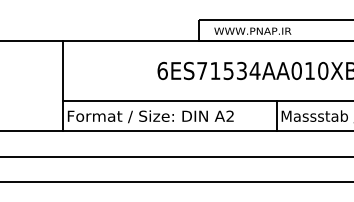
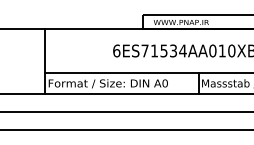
text: (230, 115) -> (165, 82), A2 -> A0

